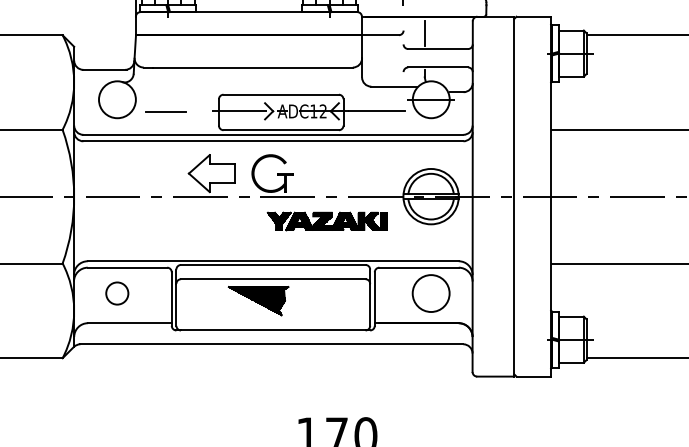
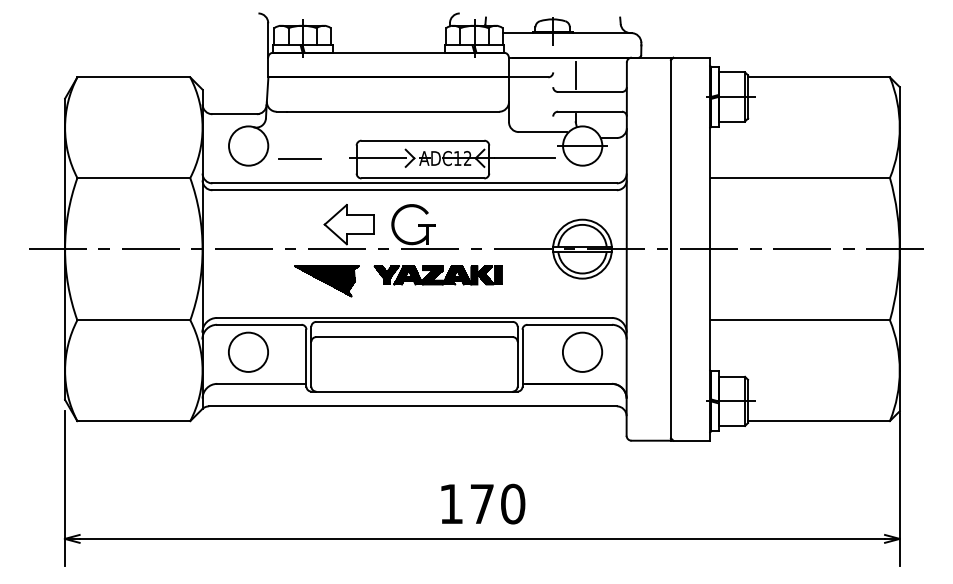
part: (326, 221) -> (437, 275), moved
circle: (117, 292) -> (248, 351), size x1.67
part: (258, 301) -> (326, 281), moved

